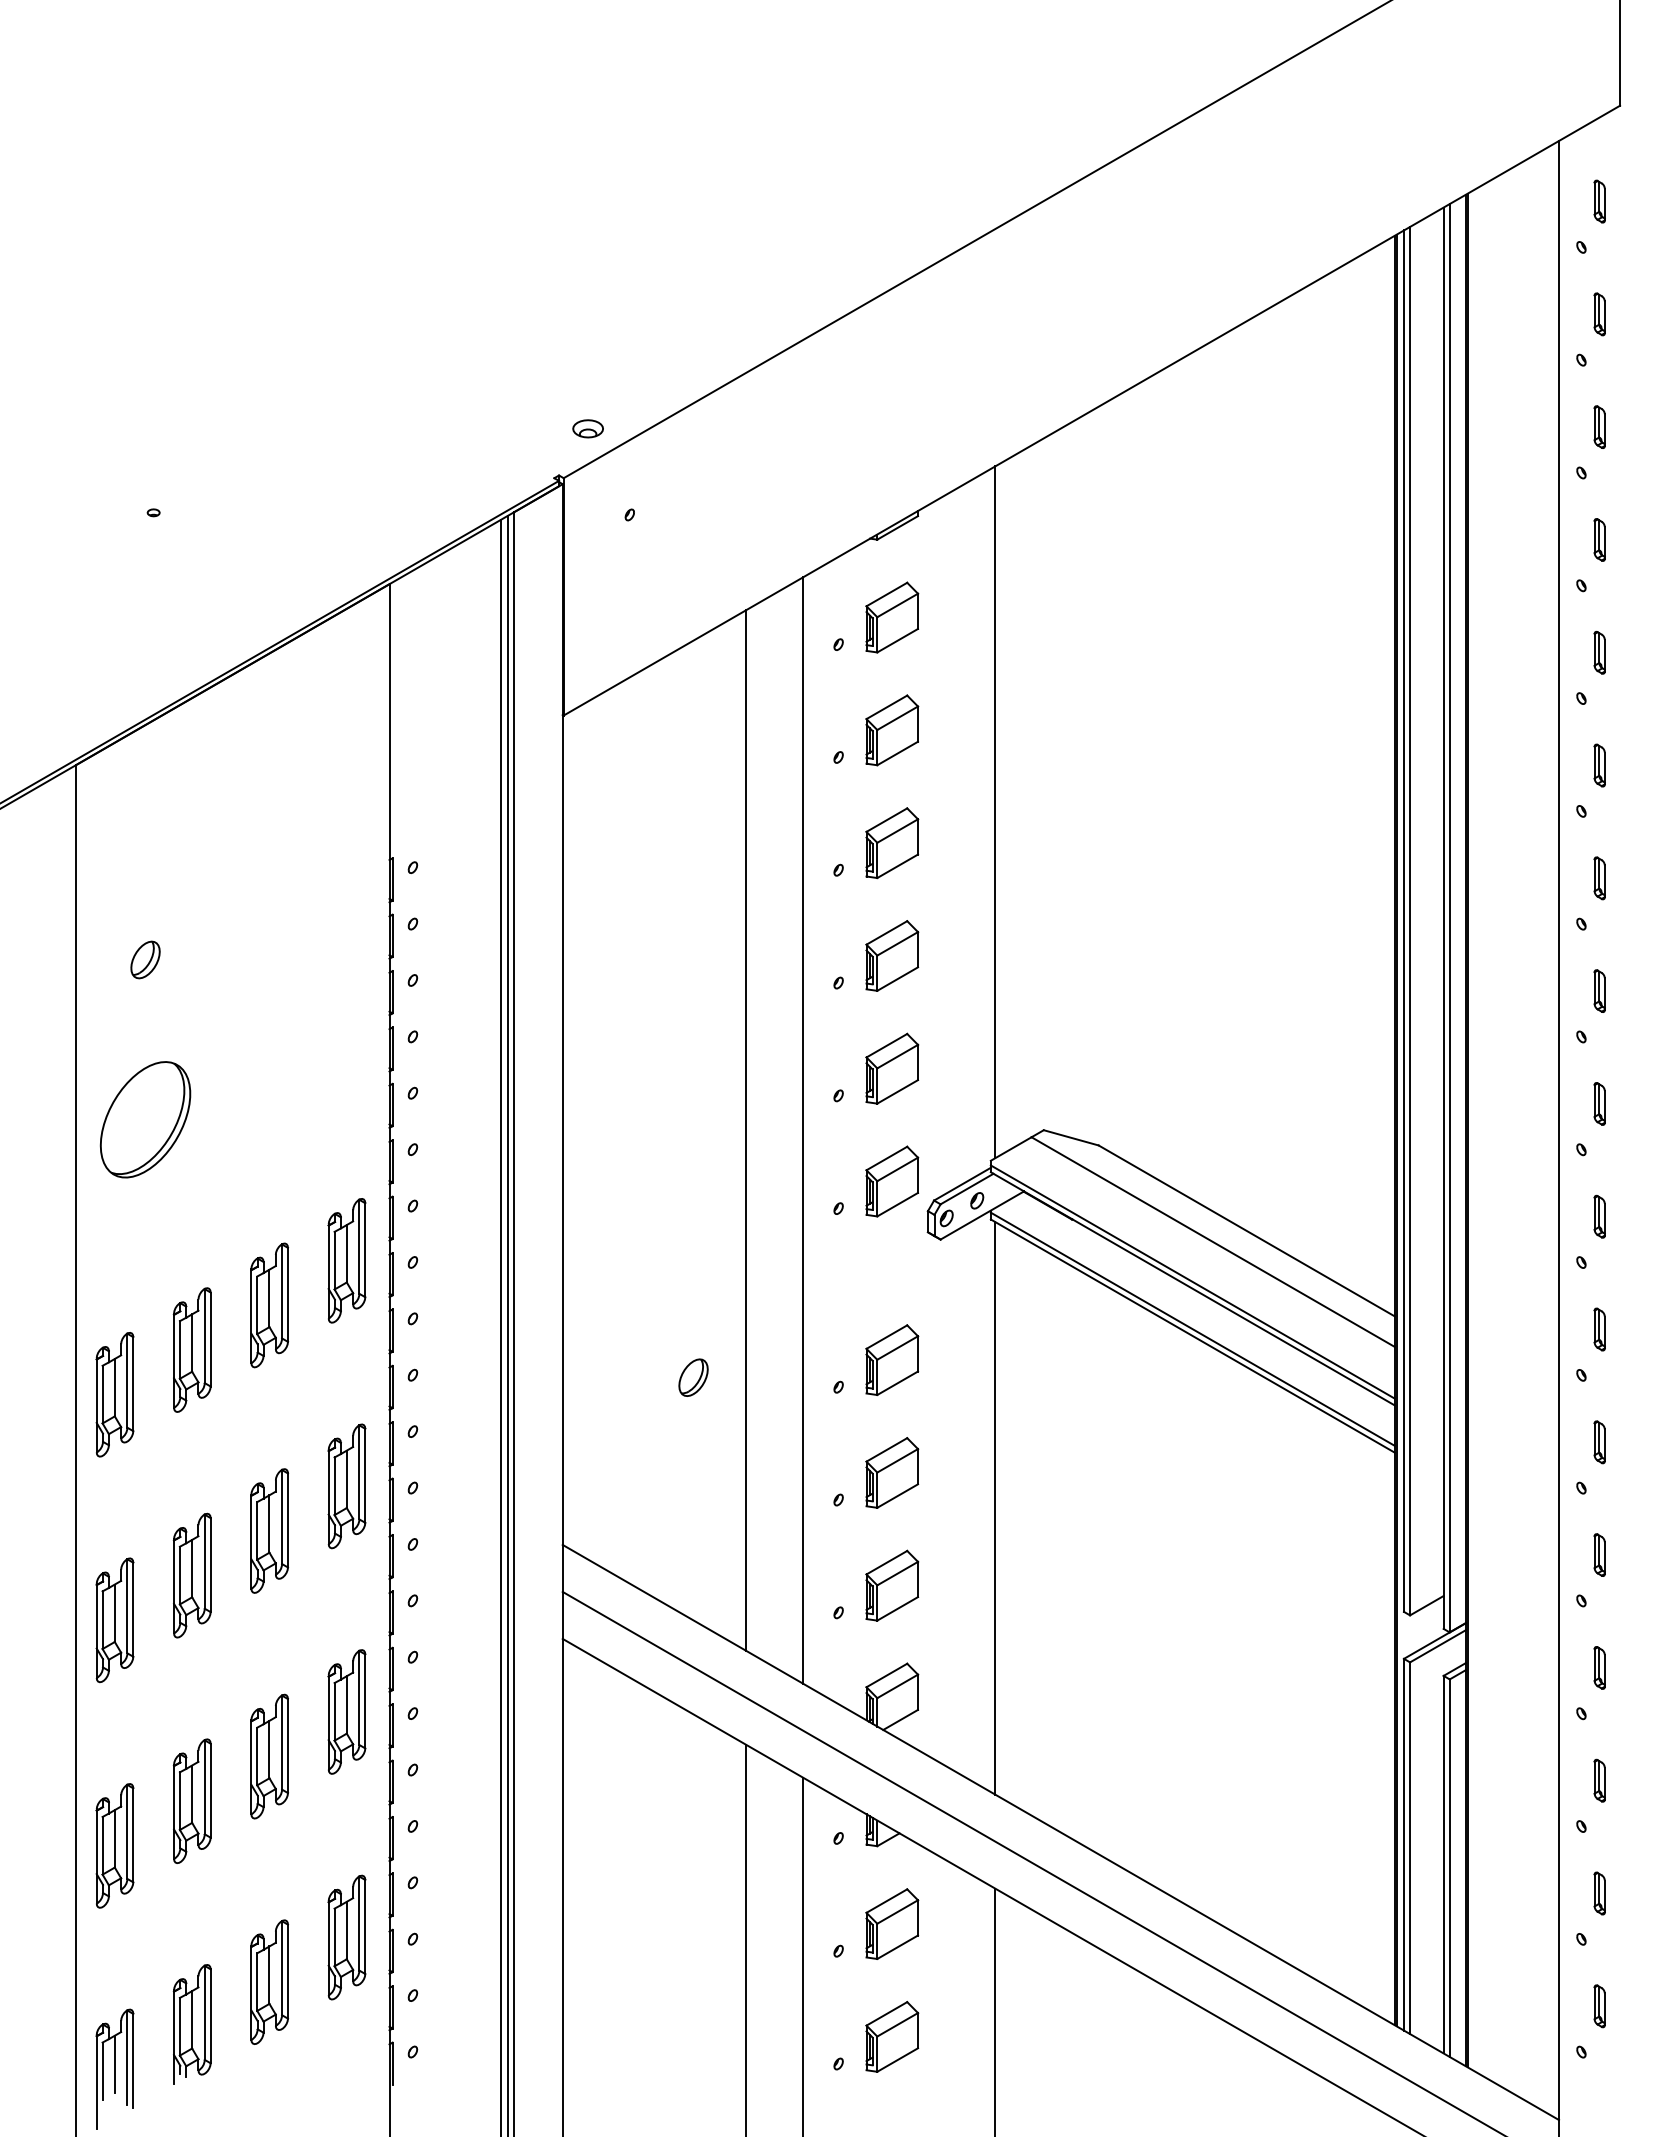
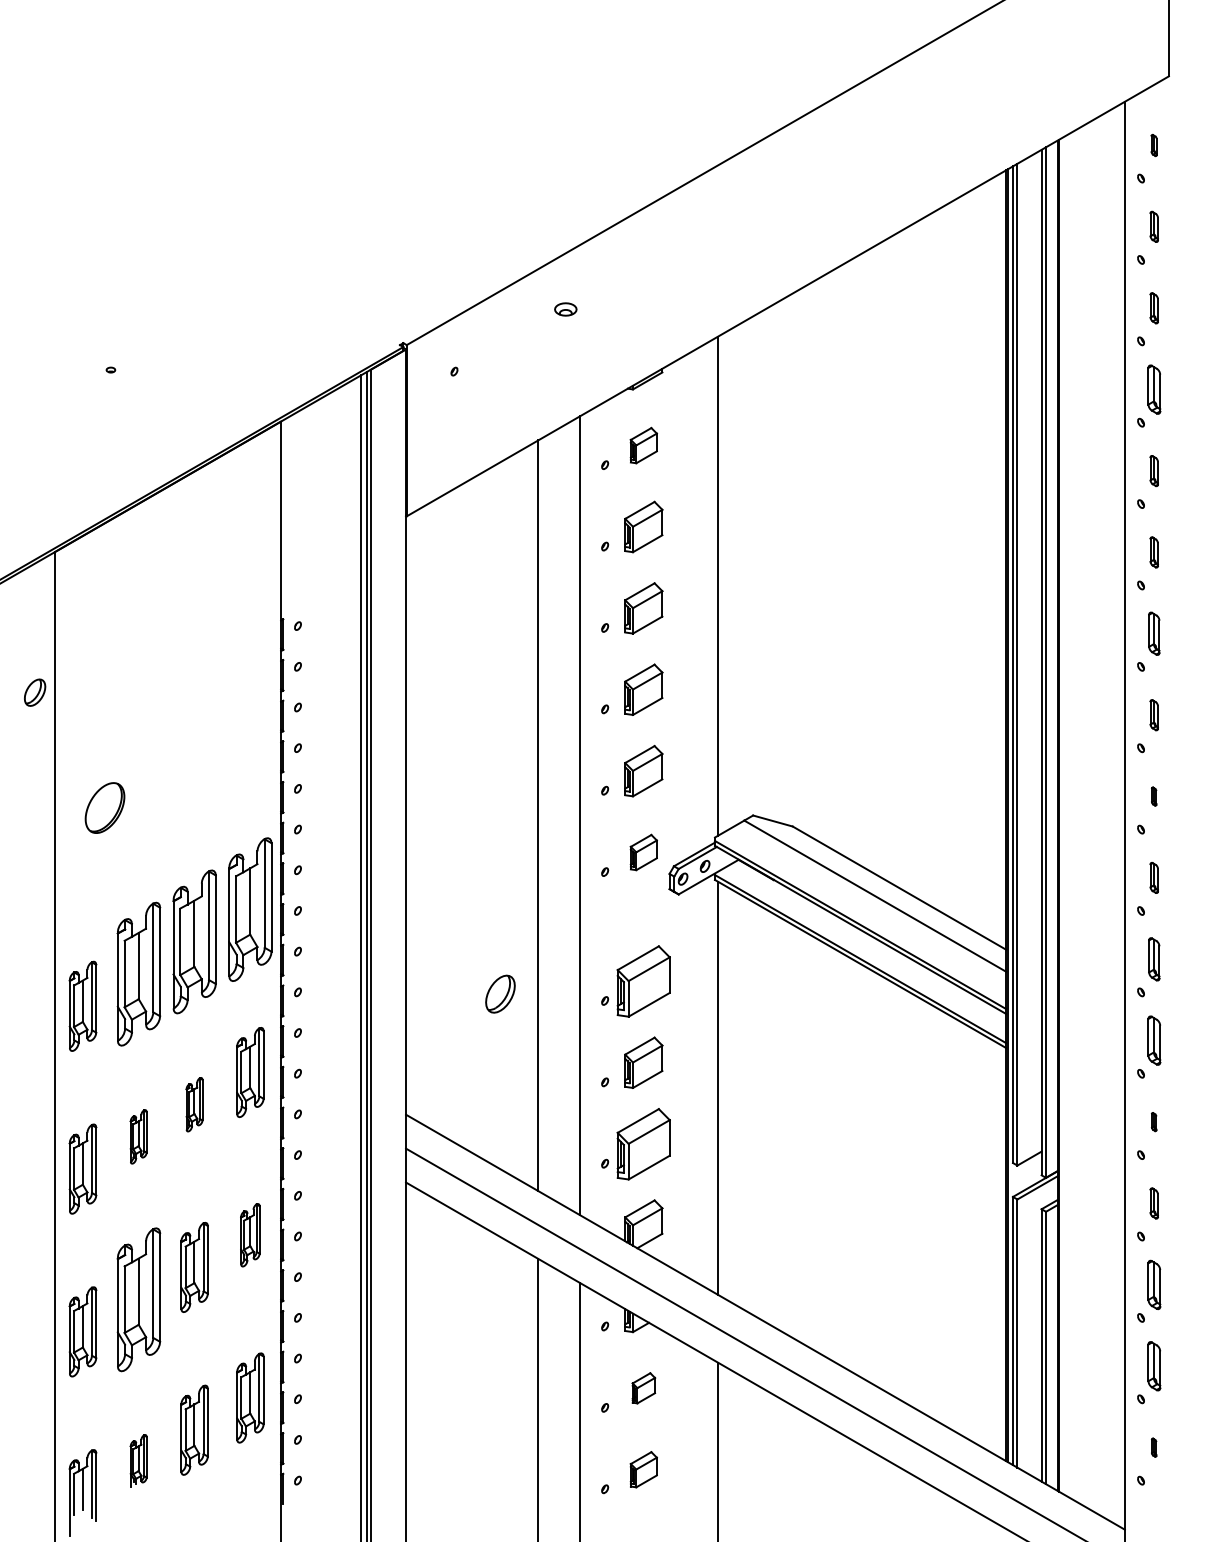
part: (1599, 201) -> (1154, 145), size x0.7
part: (587, 428) -> (565, 309), moved
part: (1599, 539) -> (1154, 389), size x1.6
part: (892, 617) -> (643, 445), size x0.7
part: (1599, 878) -> (1154, 633), size x1.4
part: (145, 959) -> (35, 692), moved
part: (1599, 1103) -> (1154, 796), size x0.6
part: (145, 1119) -> (105, 807), size x0.6
part: (892, 1181) -> (643, 852), size x0.7
part: (346, 1260) -> (250, 909), size x1.6
part: (269, 1305) -> (194, 941), size x1.6
part: (1599, 1329) -> (1154, 959), size x1.4
part: (191, 1349) -> (138, 973), size x1.6
part: (892, 1359) -> (643, 980), size x1.4
part: (693, 1377) -> (500, 993), size x1.4
part: (1599, 1442) -> (1154, 1040), size x1.6
part: (269, 1530) -> (194, 1104), size x0.6
part: (1599, 1554) -> (1154, 1121), size x0.6
part: (191, 1575) -> (138, 1136), size x0.6
part: (892, 1585) -> (643, 1144), size x1.4
part: (346, 1711) -> (250, 1234), size x0.7
part: (1599, 1780) -> (1154, 1284), size x1.6
part: (191, 1800) -> (138, 1299), size x1.6
part: (1599, 1893) -> (1154, 1366), size x1.6
part: (892, 1923) -> (643, 1387), size x0.6
part: (1599, 2006) -> (1154, 1447), size x0.6
part: (191, 2024) -> (138, 1460), size x0.6
part: (892, 2036) -> (643, 1469), size x0.7

